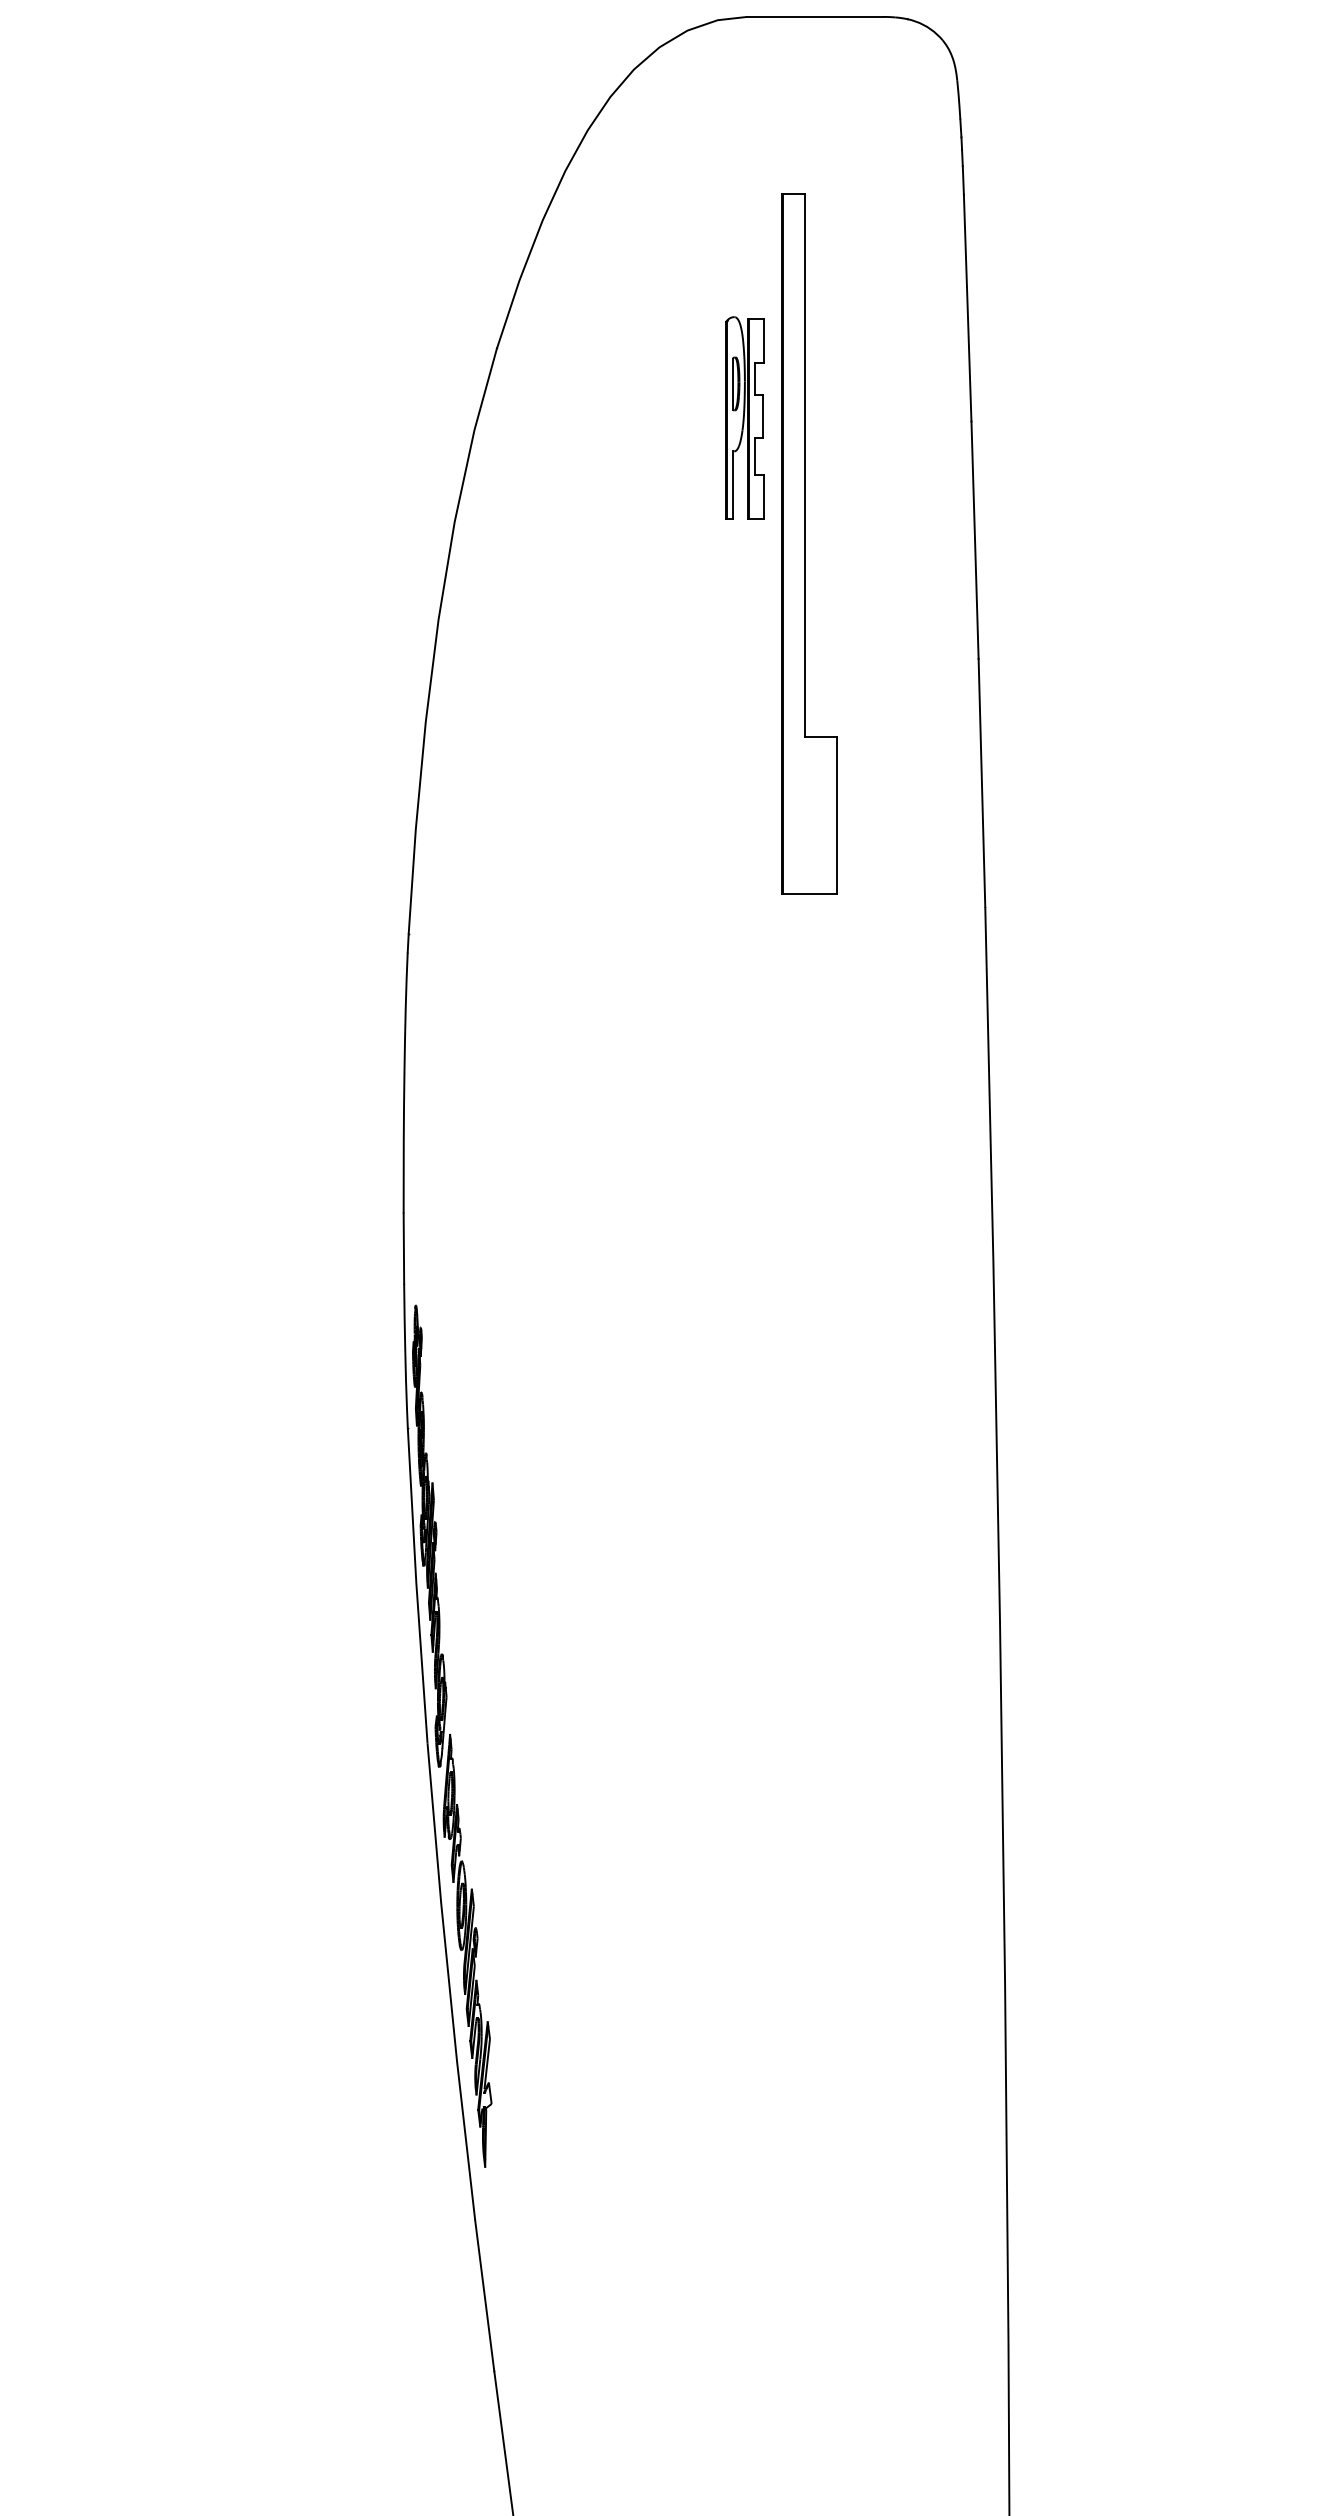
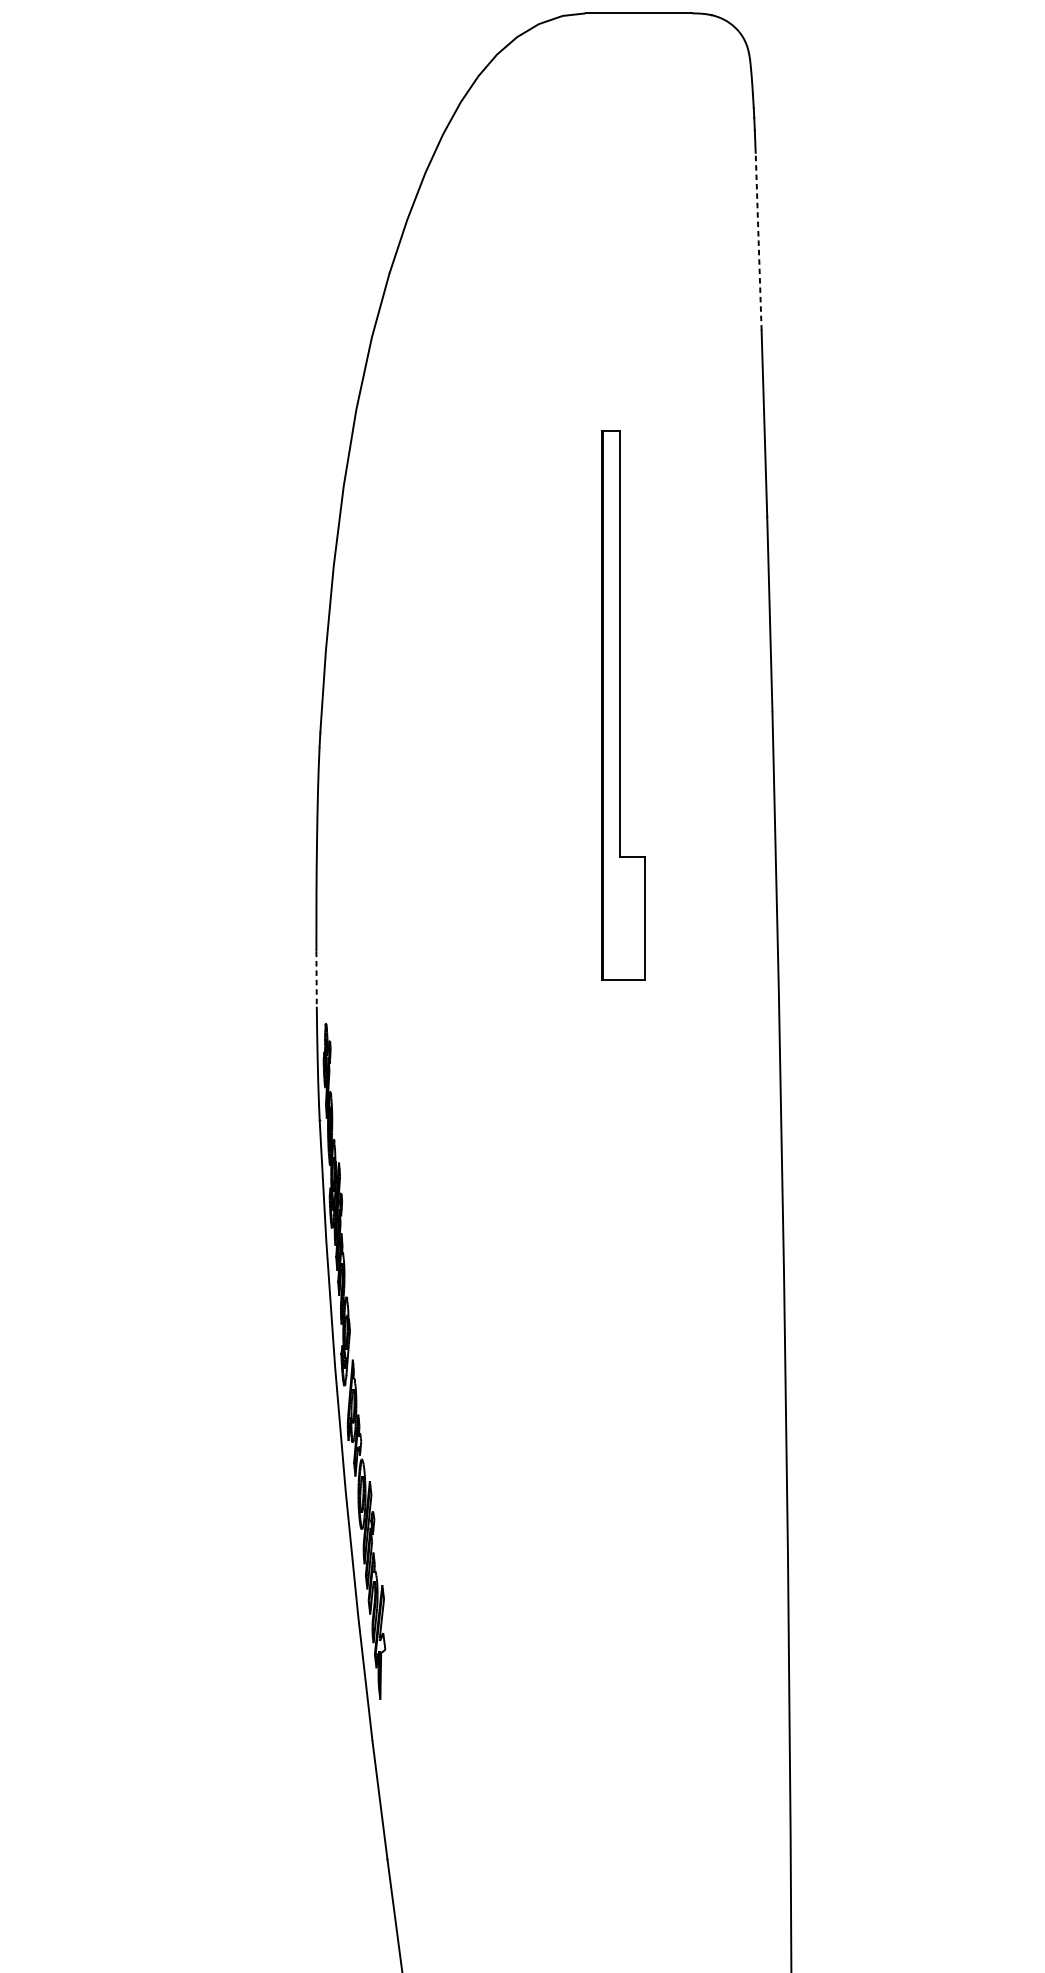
line: (967, 307) -> (758, 241), solid -> dashed
part: (744, 417) -> (583, 327), removed
part: (809, 543) -> (623, 705), moved
line: (403, 1249) -> (316, 979), solid -> dashed

